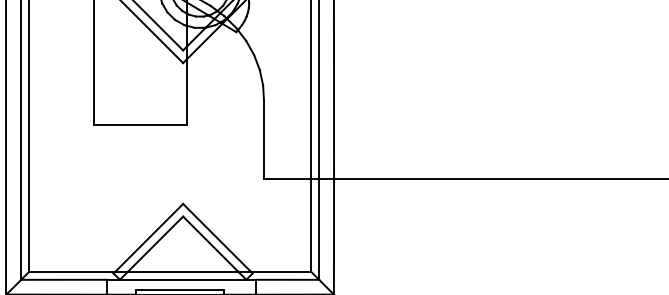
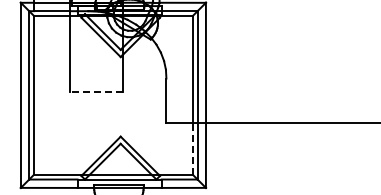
line: (140, 124) -> (96, 91), solid -> dashed
line: (311, 224) -> (193, 148), solid -> dashed

